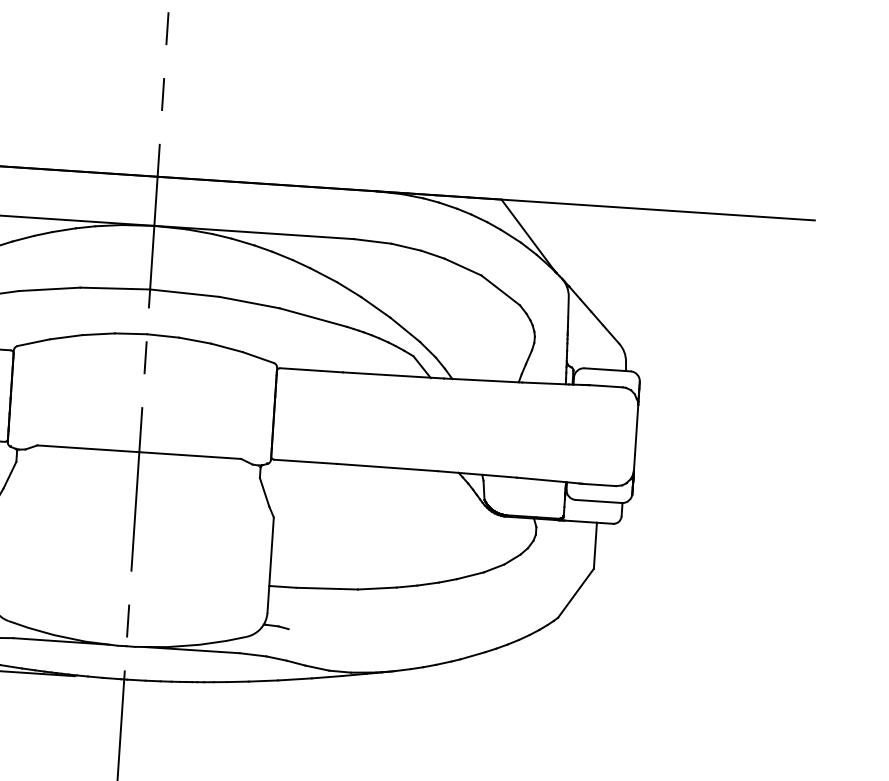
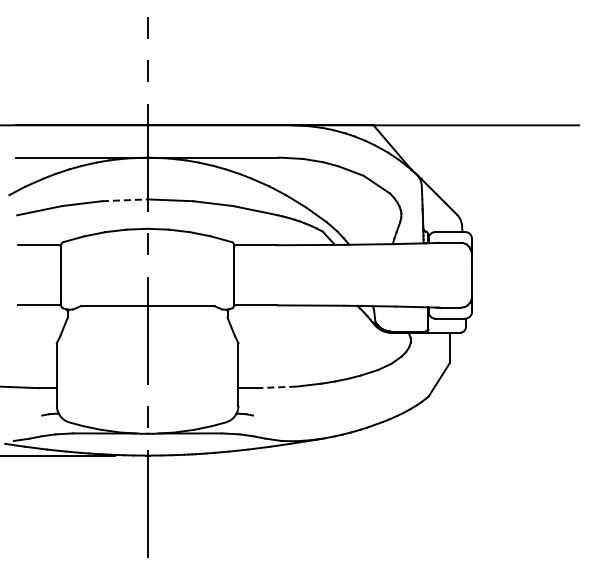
line: (114, 288) -> (124, 200), solid -> dashed
line: (327, 588) -> (276, 387), solid -> dashed

